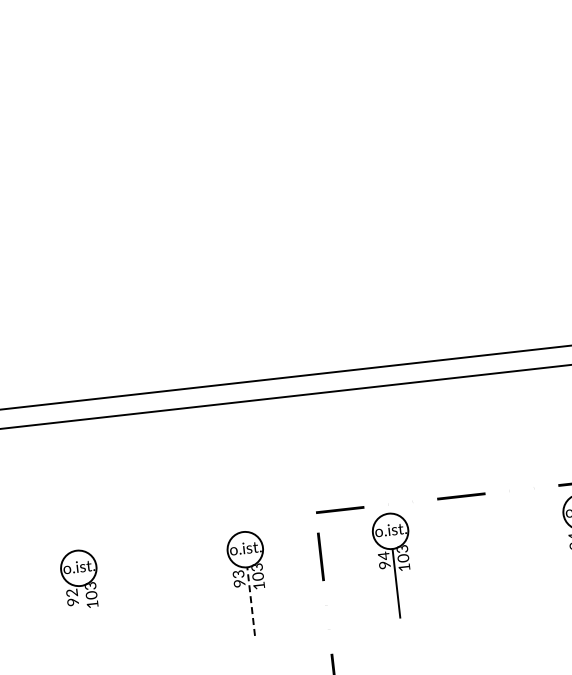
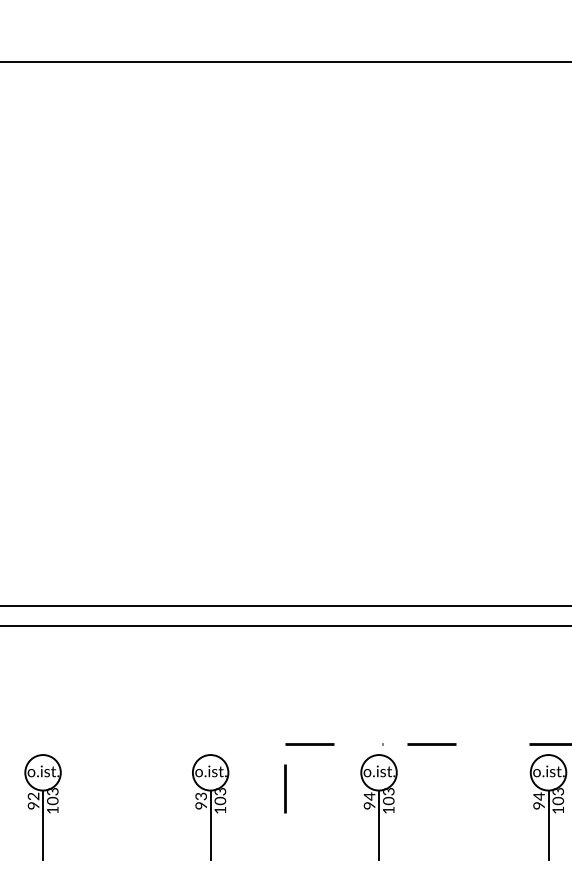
part: (393, 565) -> (378, 807), moved
line: (251, 602) -> (210, 825), dashed -> solid
line: (84, 619) -> (43, 824), added

